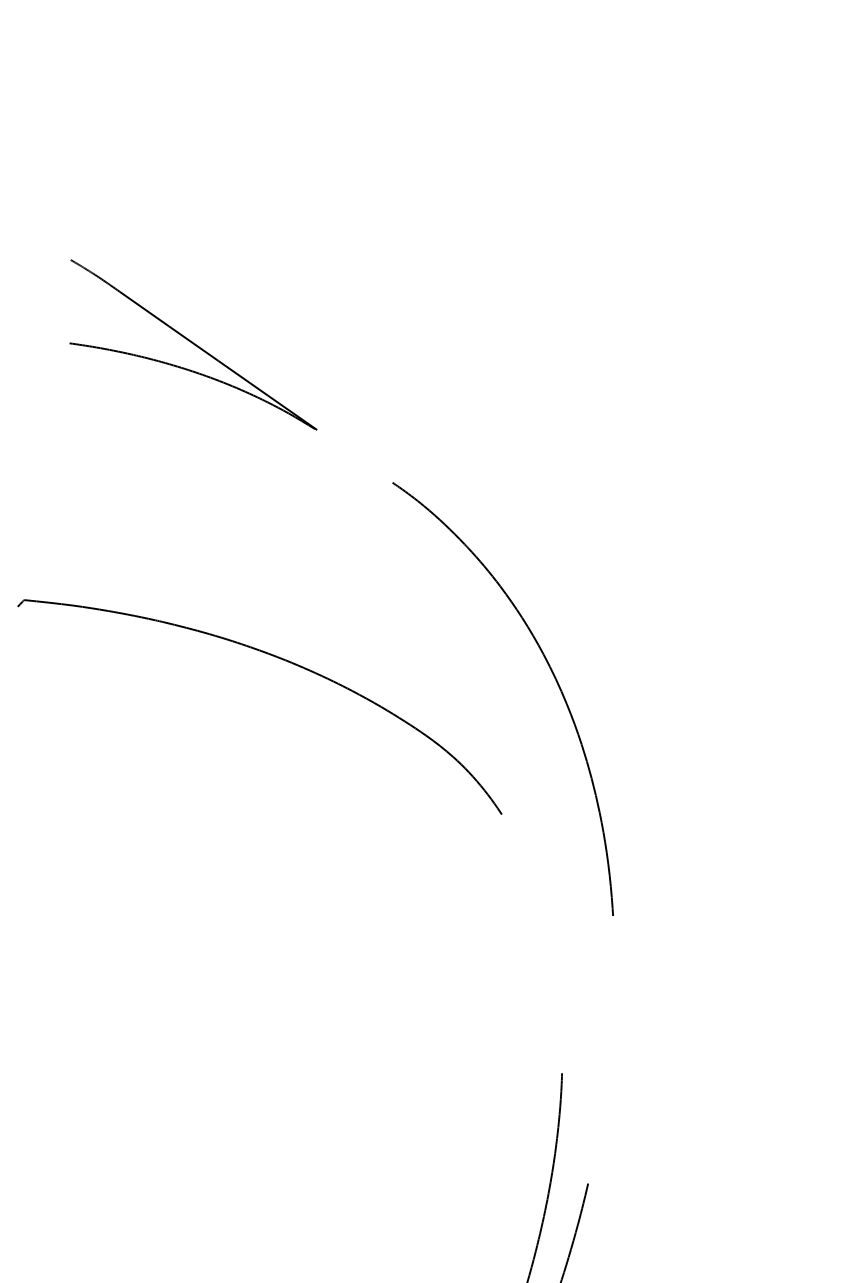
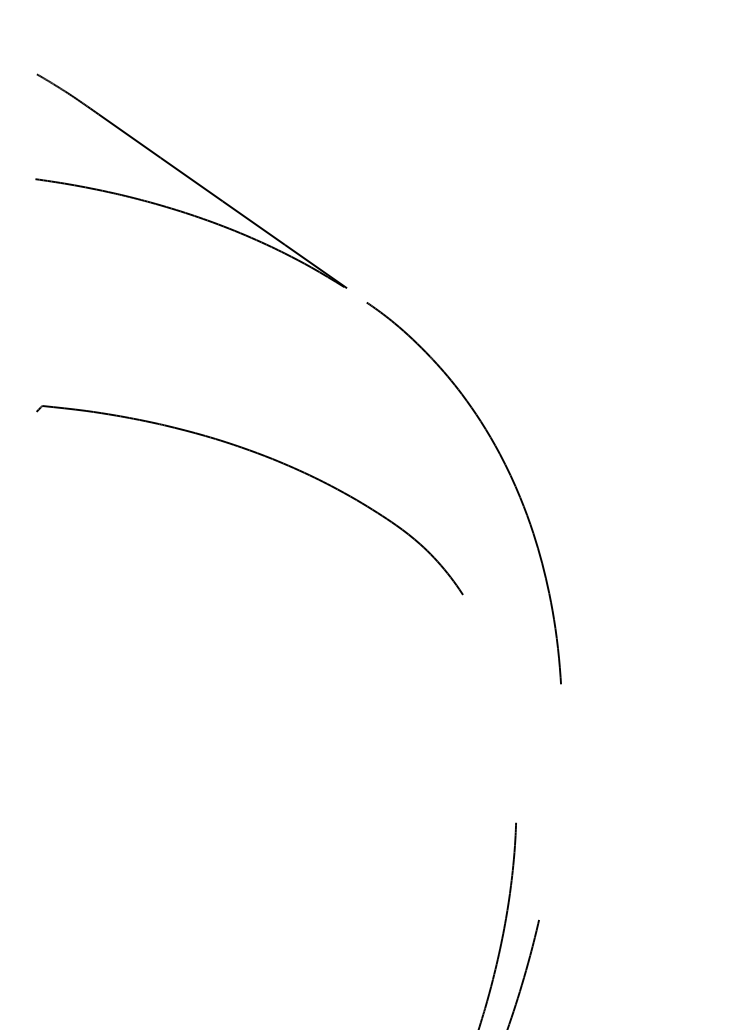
part: (193, 344) -> (191, 180), size x1.43

